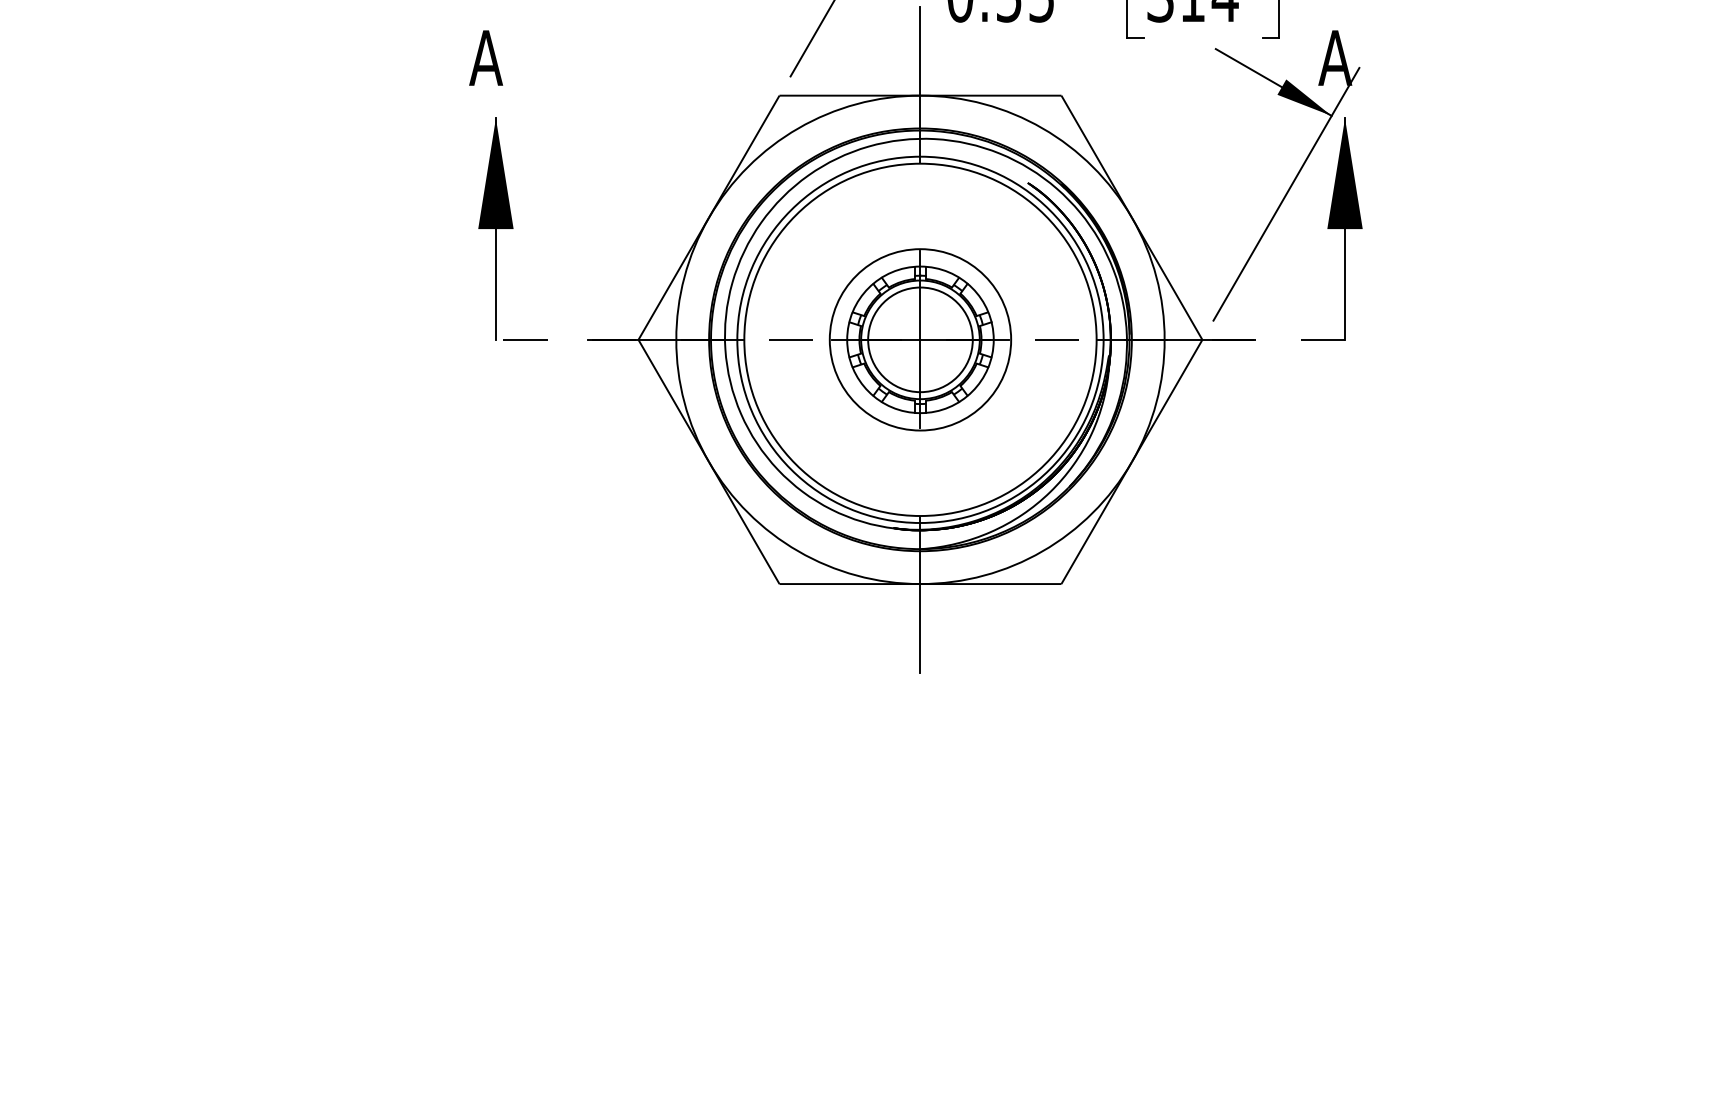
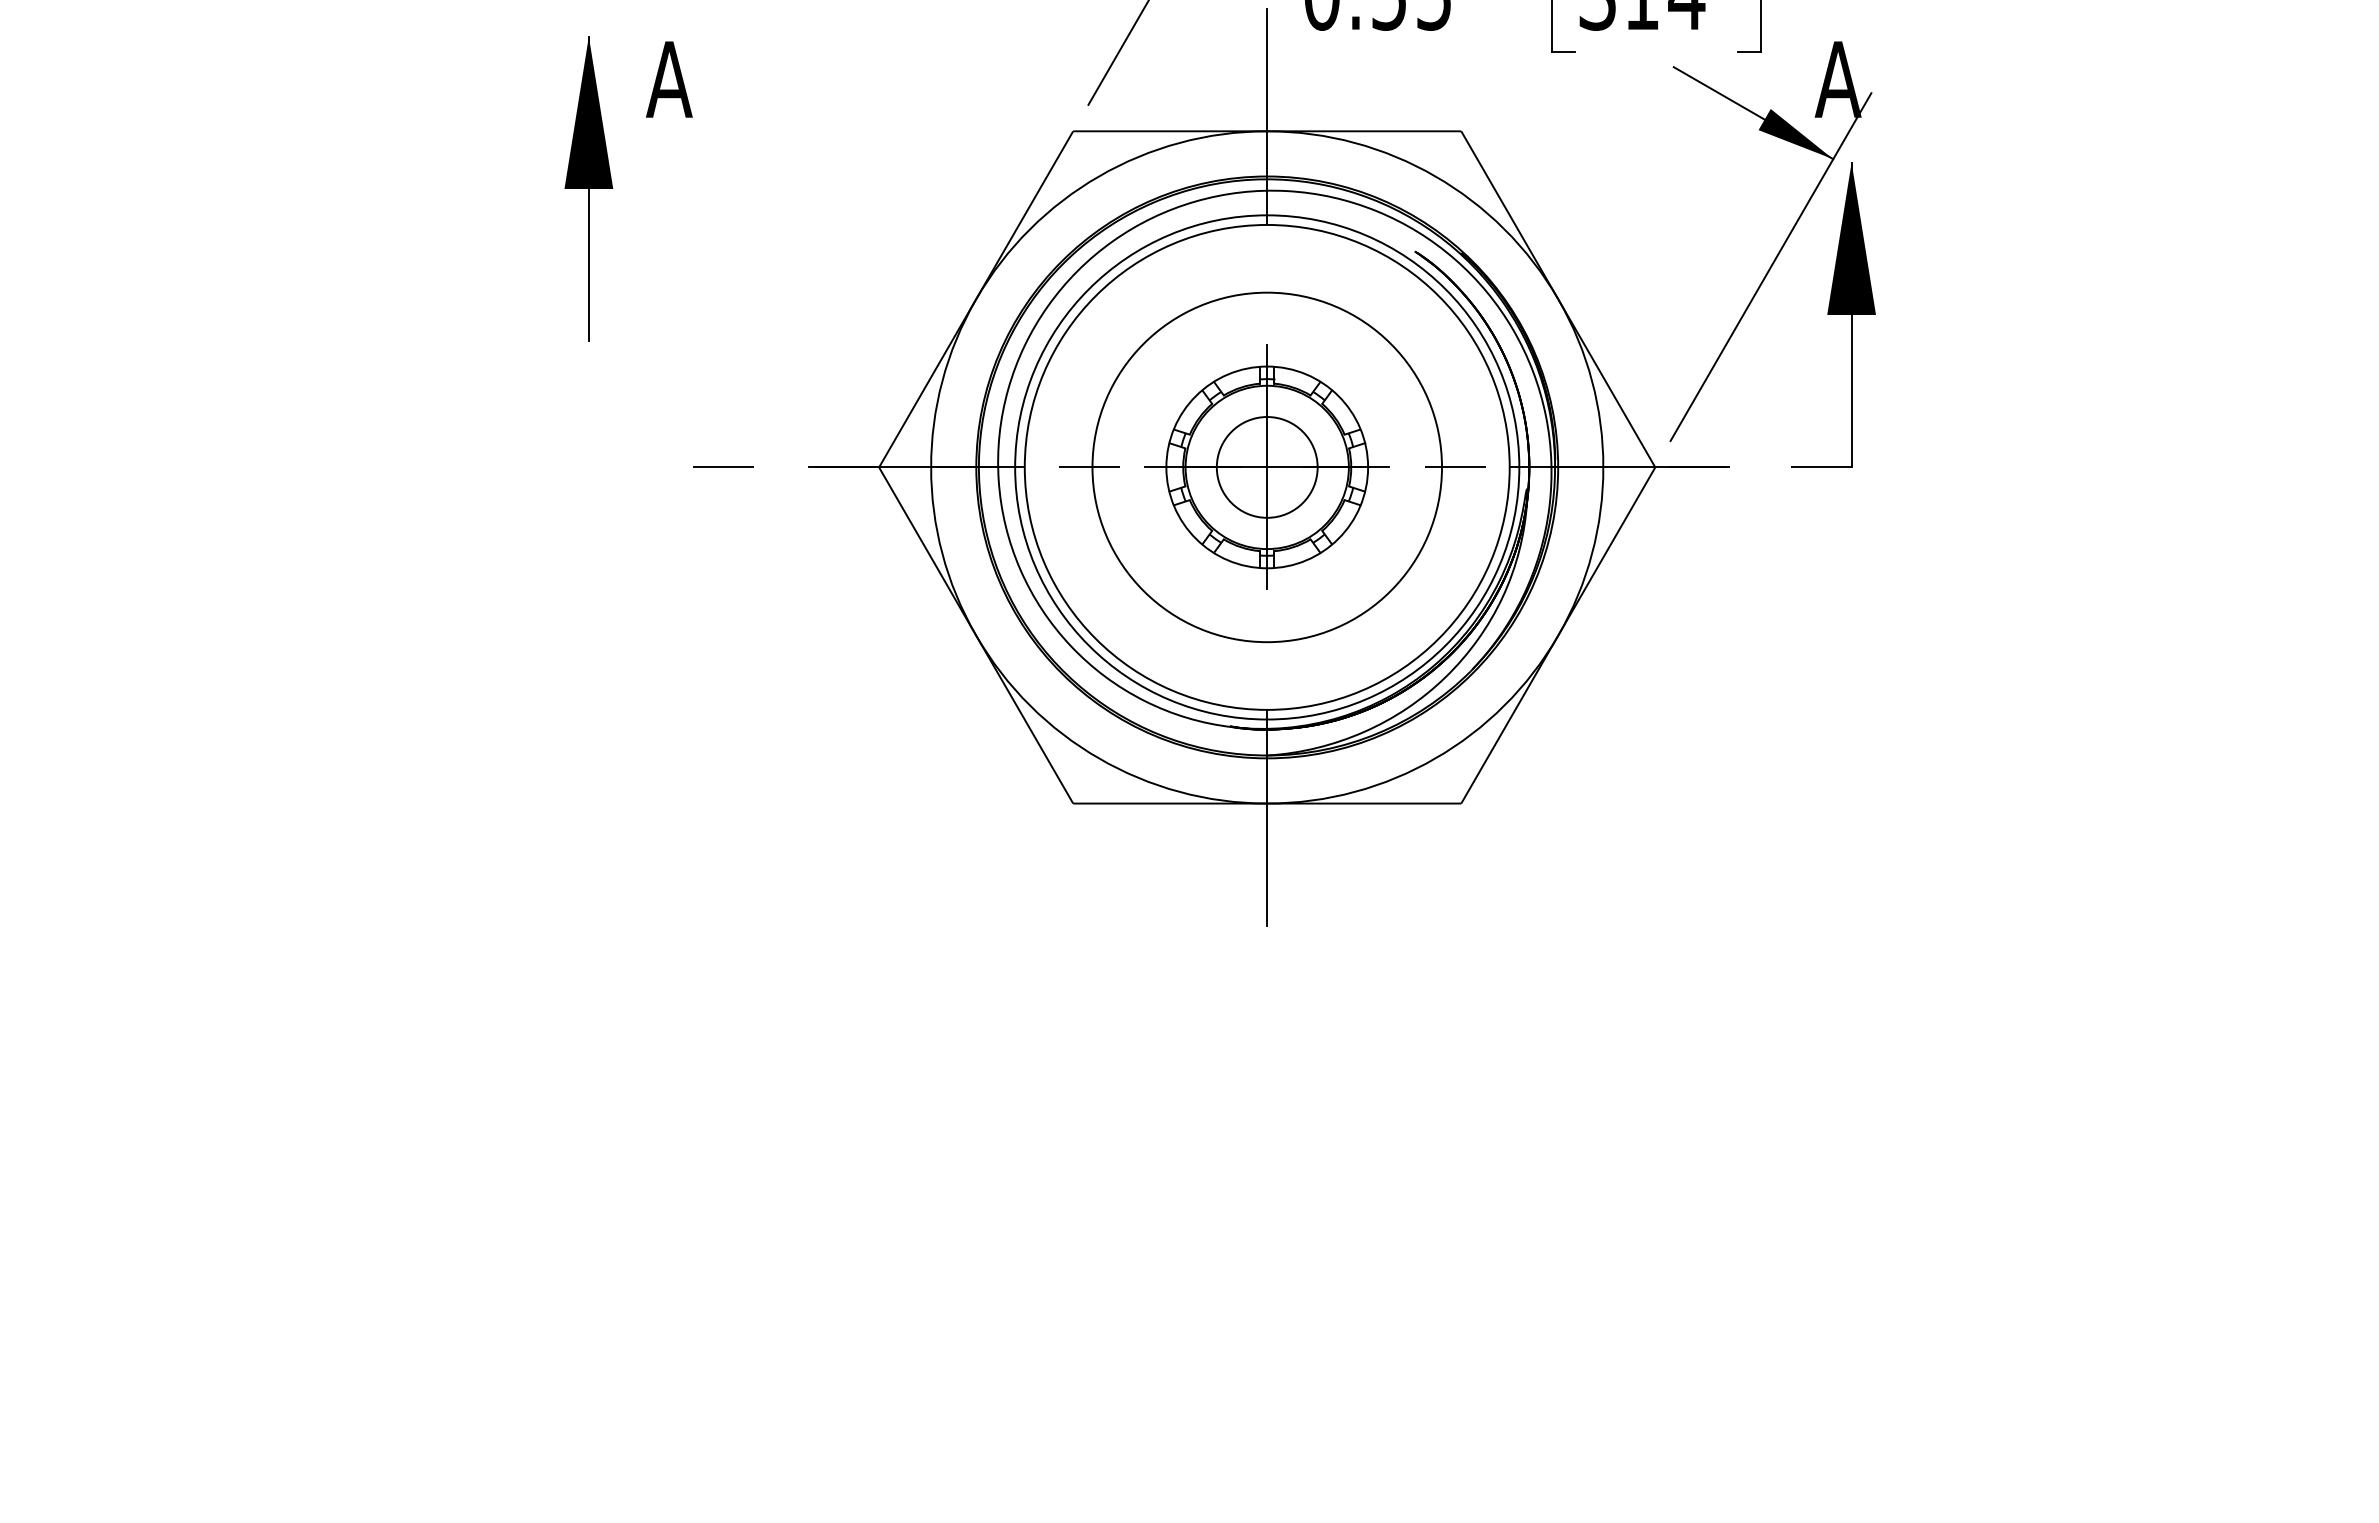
part: (495, 228) -> (588, 188), moved
circle: (920, 339) -> (1267, 467), size x0.7
circle: (920, 339) -> (1267, 467), size x1.4

